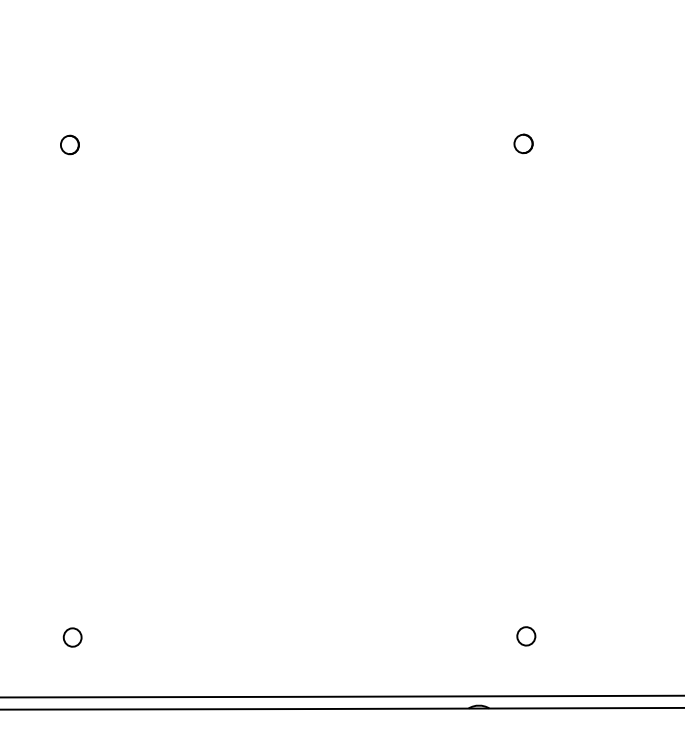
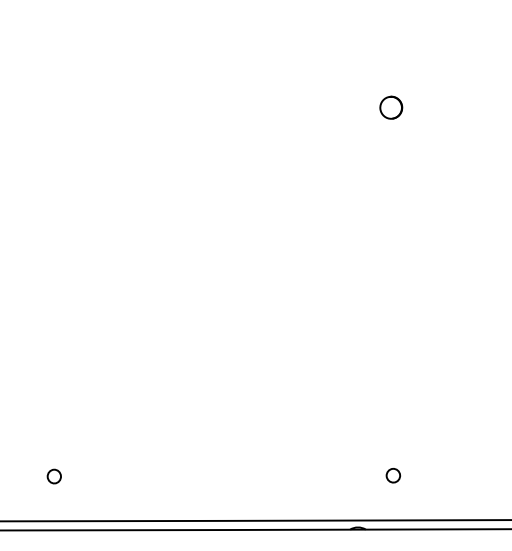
part: (523, 143) -> (391, 107), size x1.6
part: (68, 145) -> (51, 108), removed

